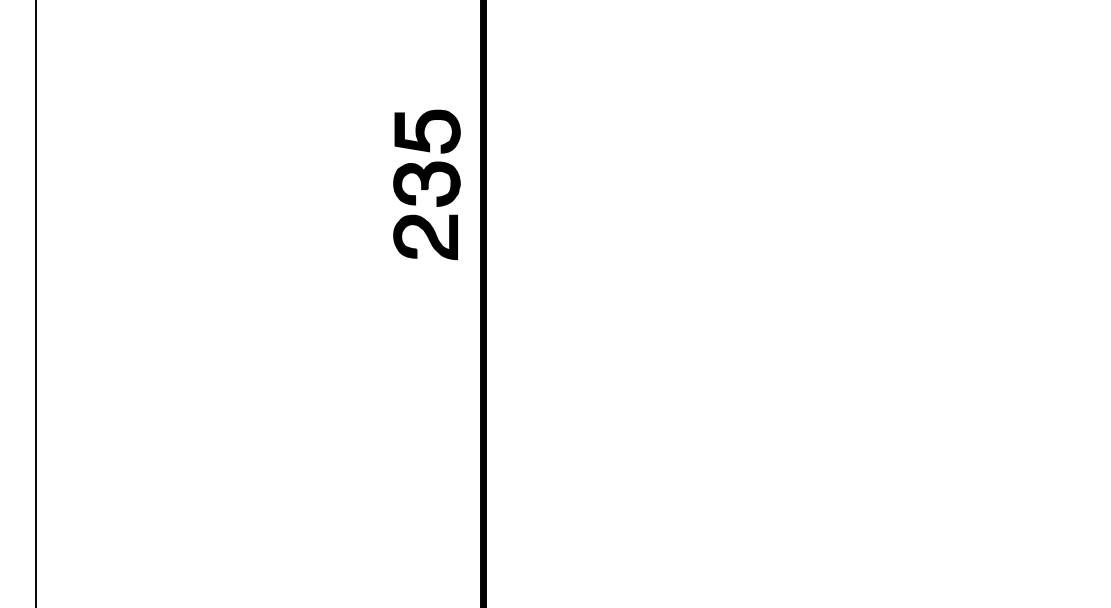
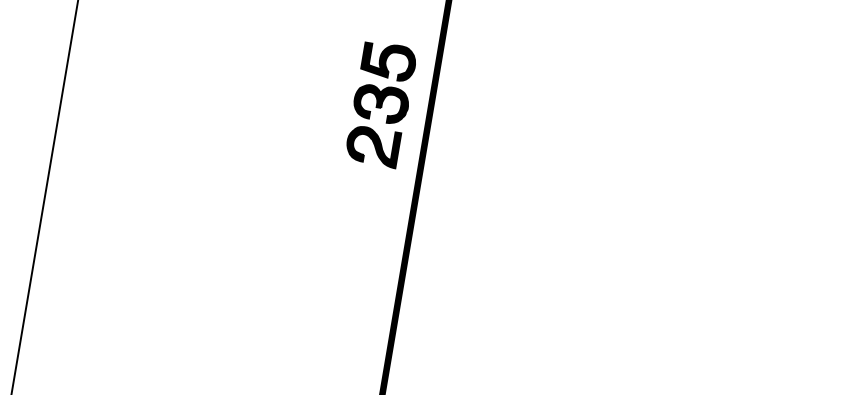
part: (426, 184) -> (380, 104), moved

